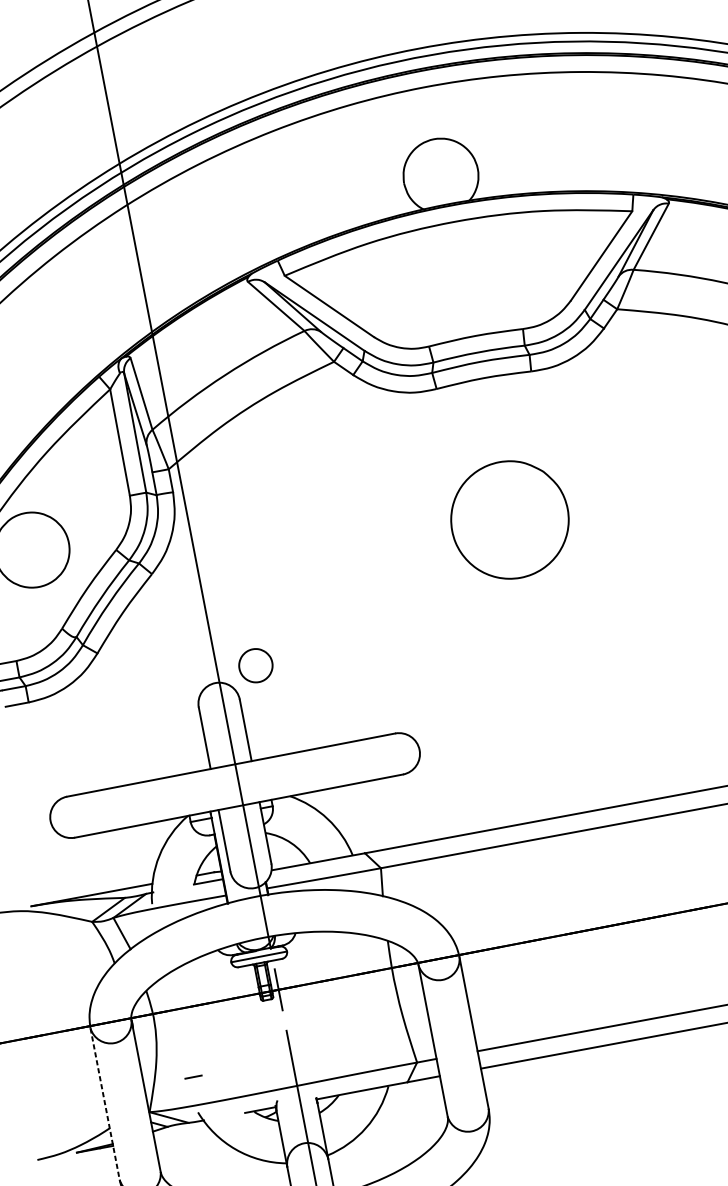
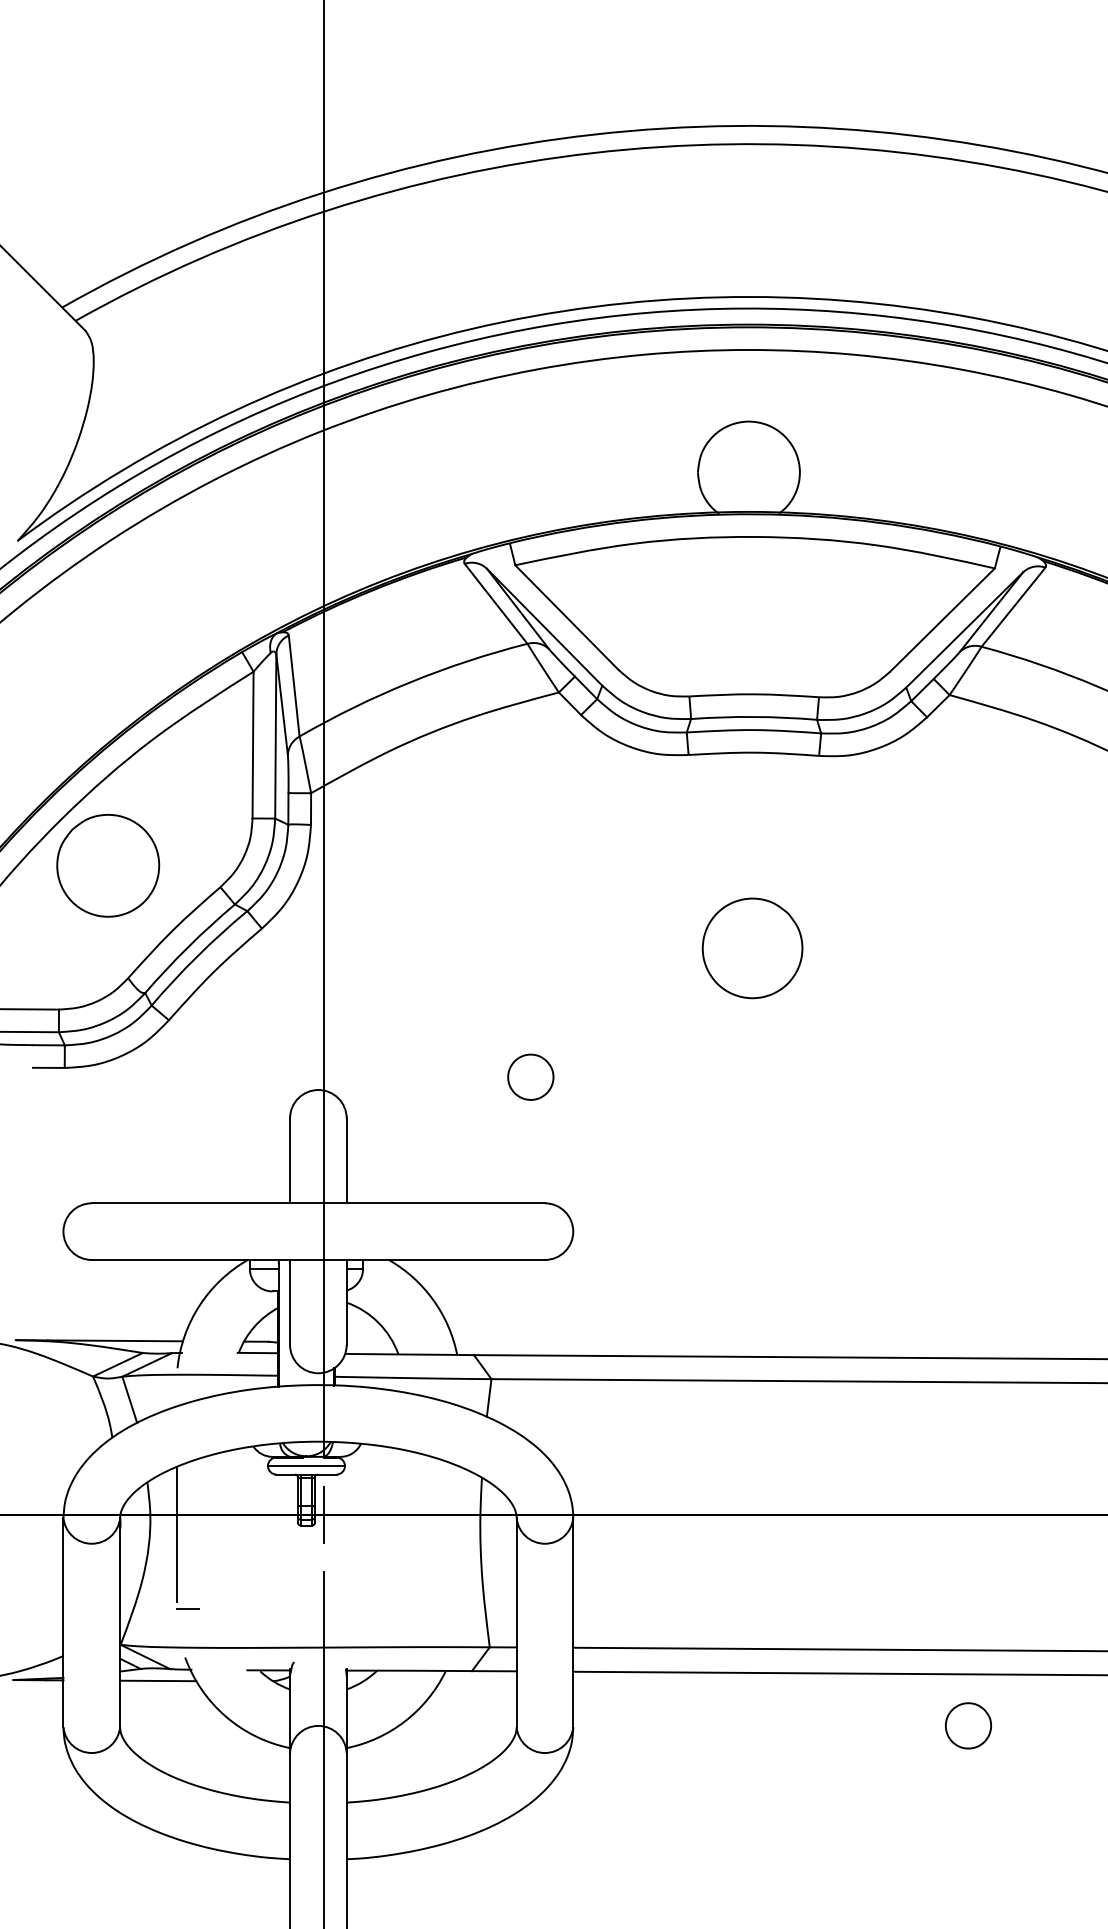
part: (509, 520) -> (752, 948), size x0.62
part: (255, 665) -> (530, 1076), moved
line: (174, 1023) -> (176, 1533), added
line: (105, 1104) -> (63, 1622), dashed -> solid
line: (181, 1132) -> (158, 1680), added

